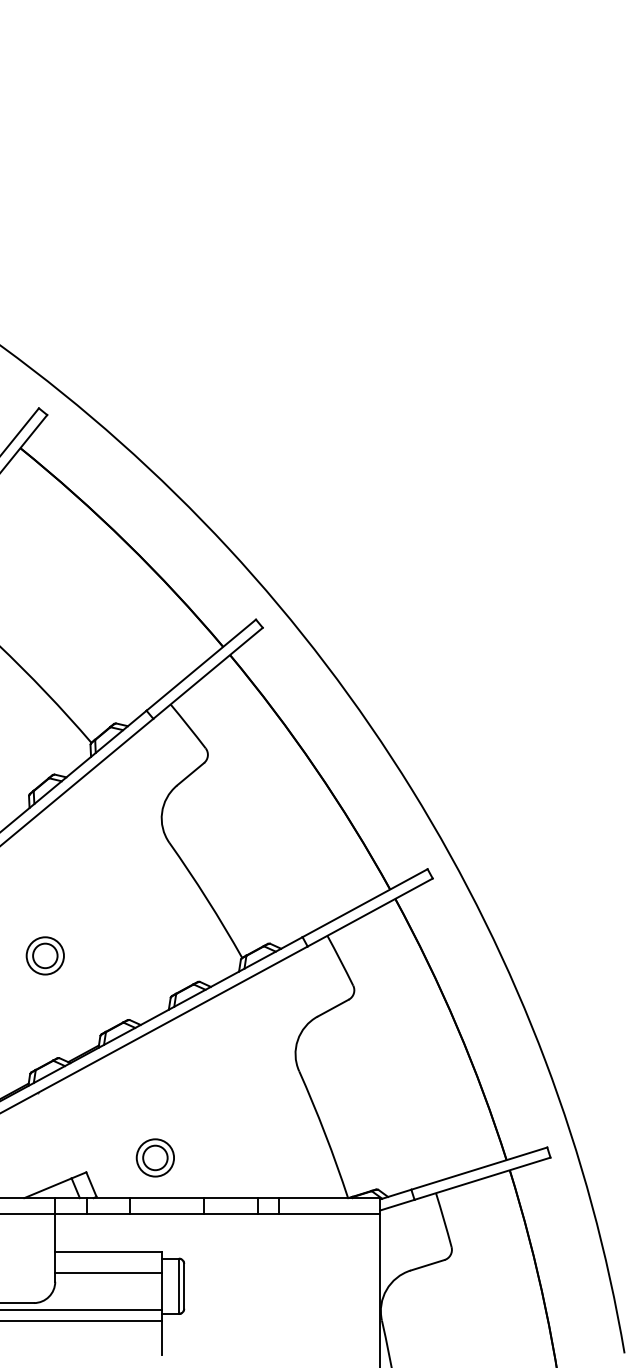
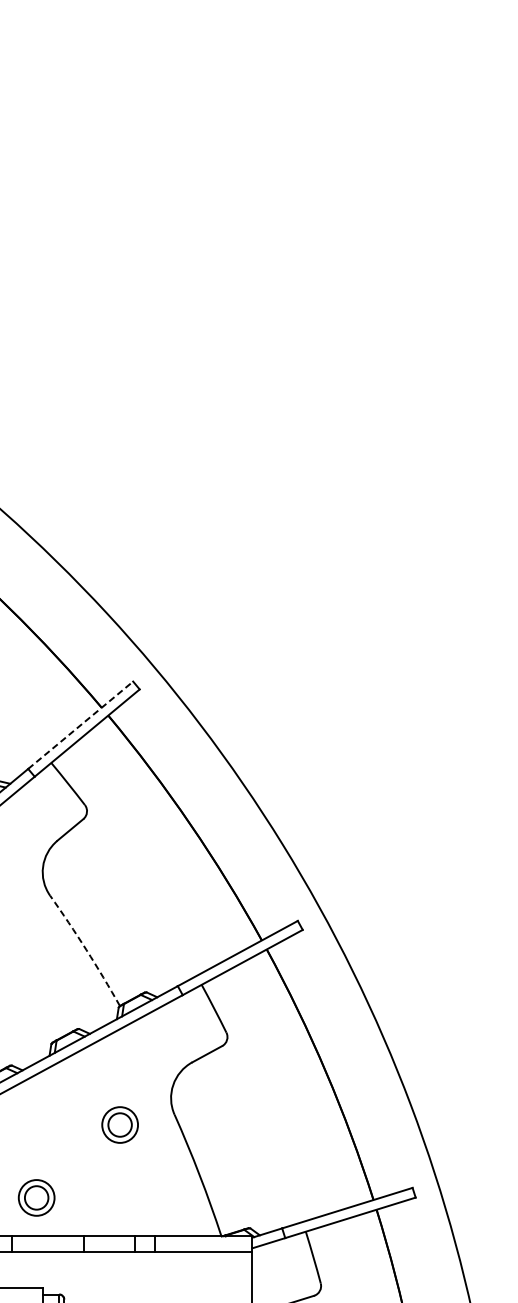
line: (201, 664) -> (80, 724), solid -> dashed
arc: (207, 899) -> (86, 950), solid -> dashed
part: (241, 1081) -> (119, 1124), added

